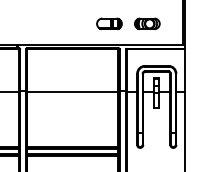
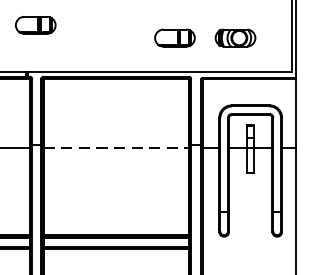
part: (22, 15) -> (35, 24), added
line: (73, 92) -> (117, 147), solid -> dashed

